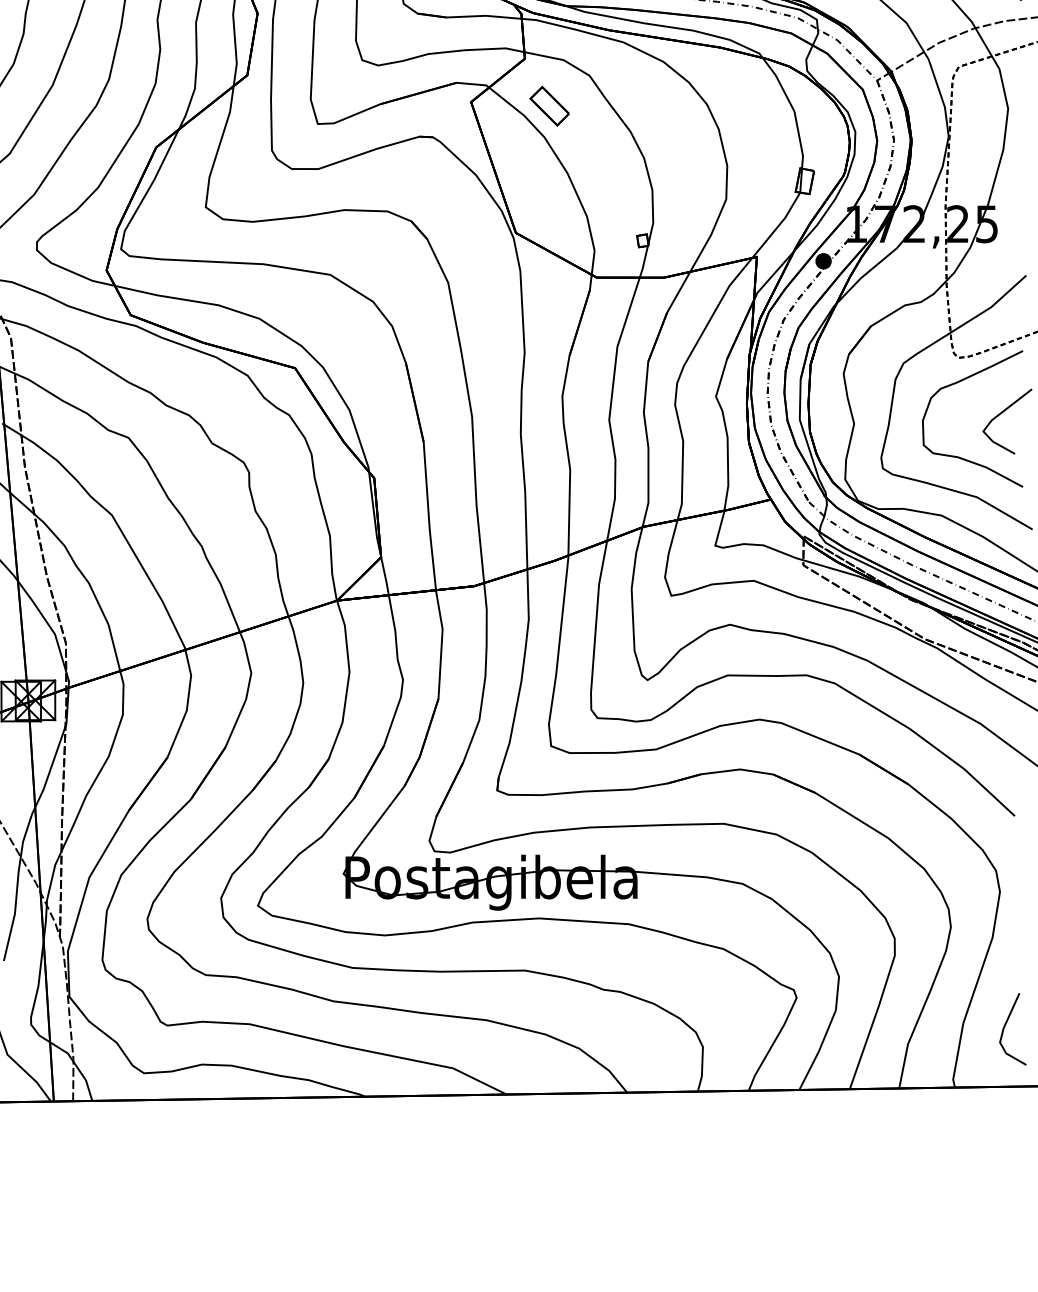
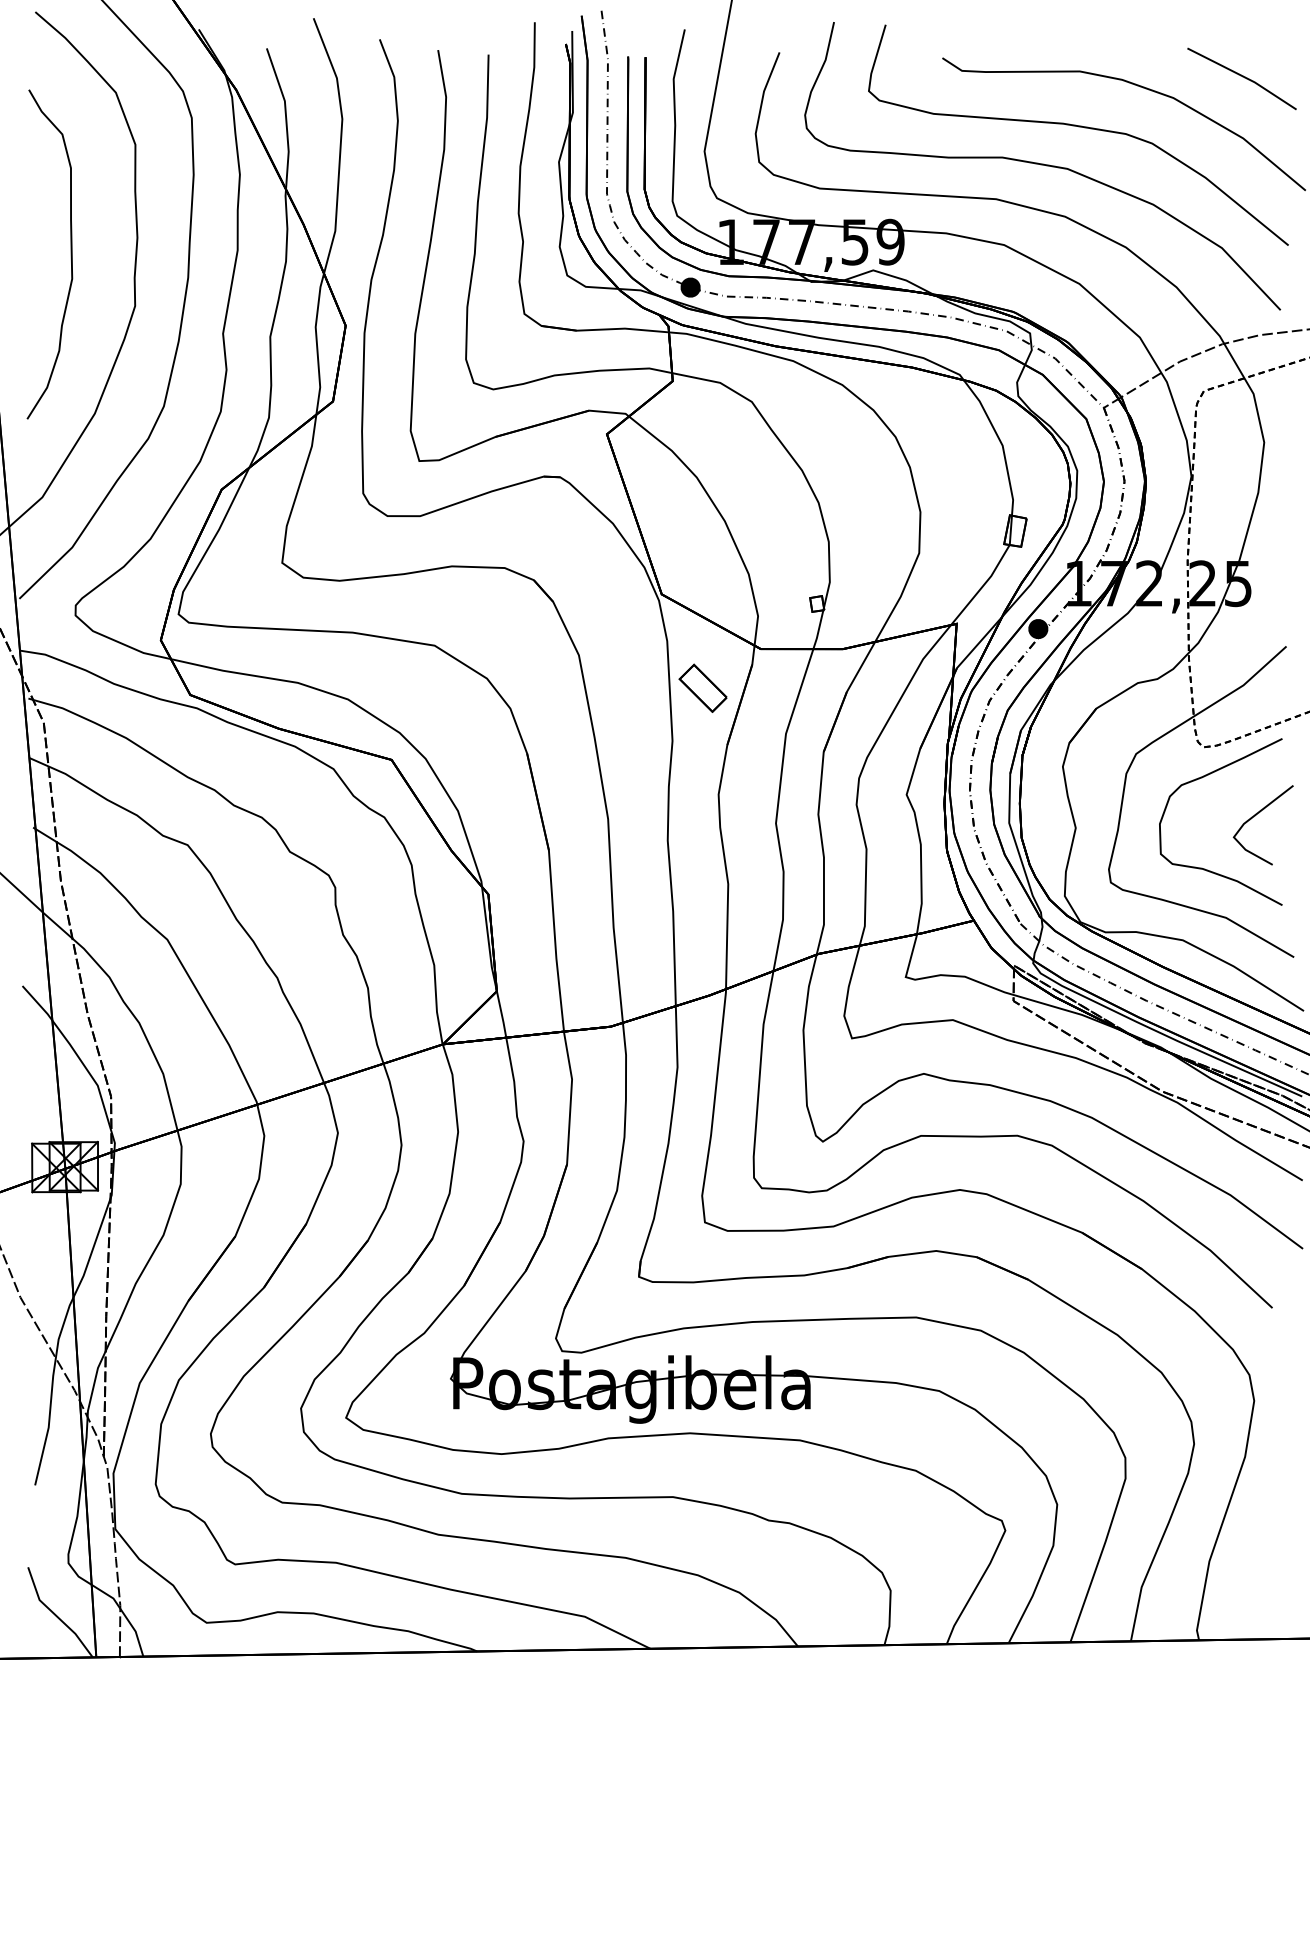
part: (549, 105) -> (702, 687), moved
line: (1005, 1025) -> (1261, 1564), removed

